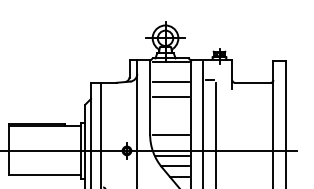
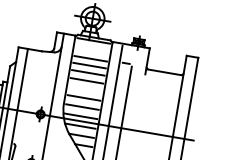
line: (170, 89) -> (89, 65), added
line: (170, 106) -> (86, 81), added
line: (170, 125) -> (83, 98), added
line: (170, 145) -> (80, 116), added

